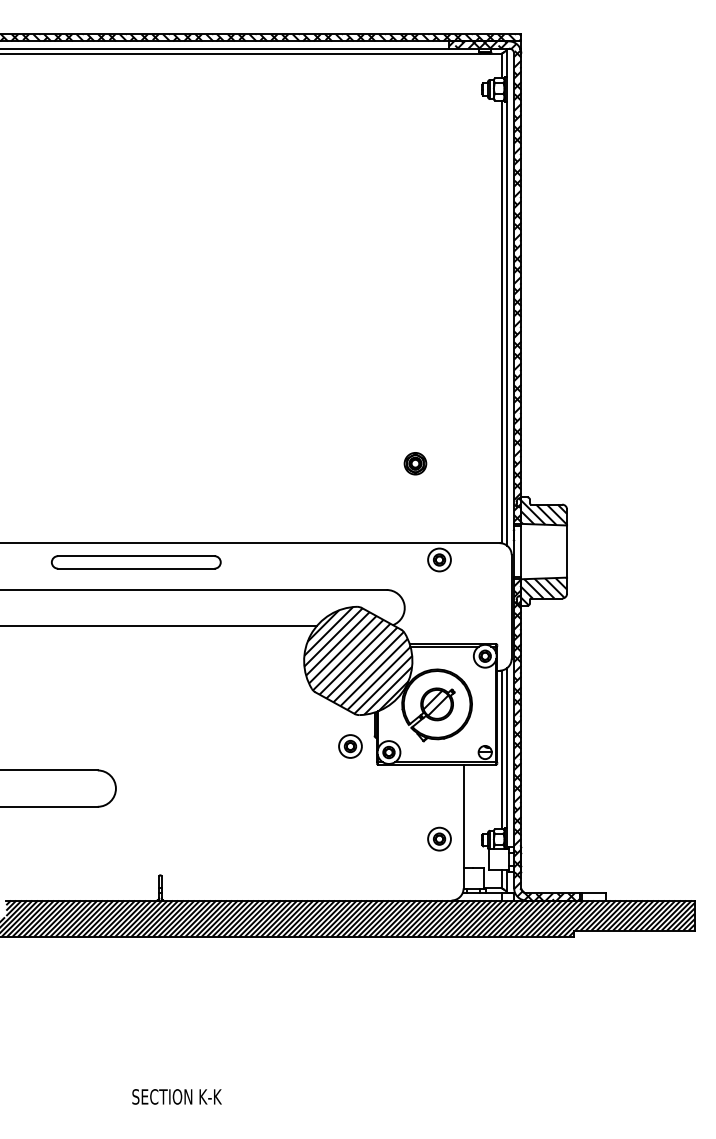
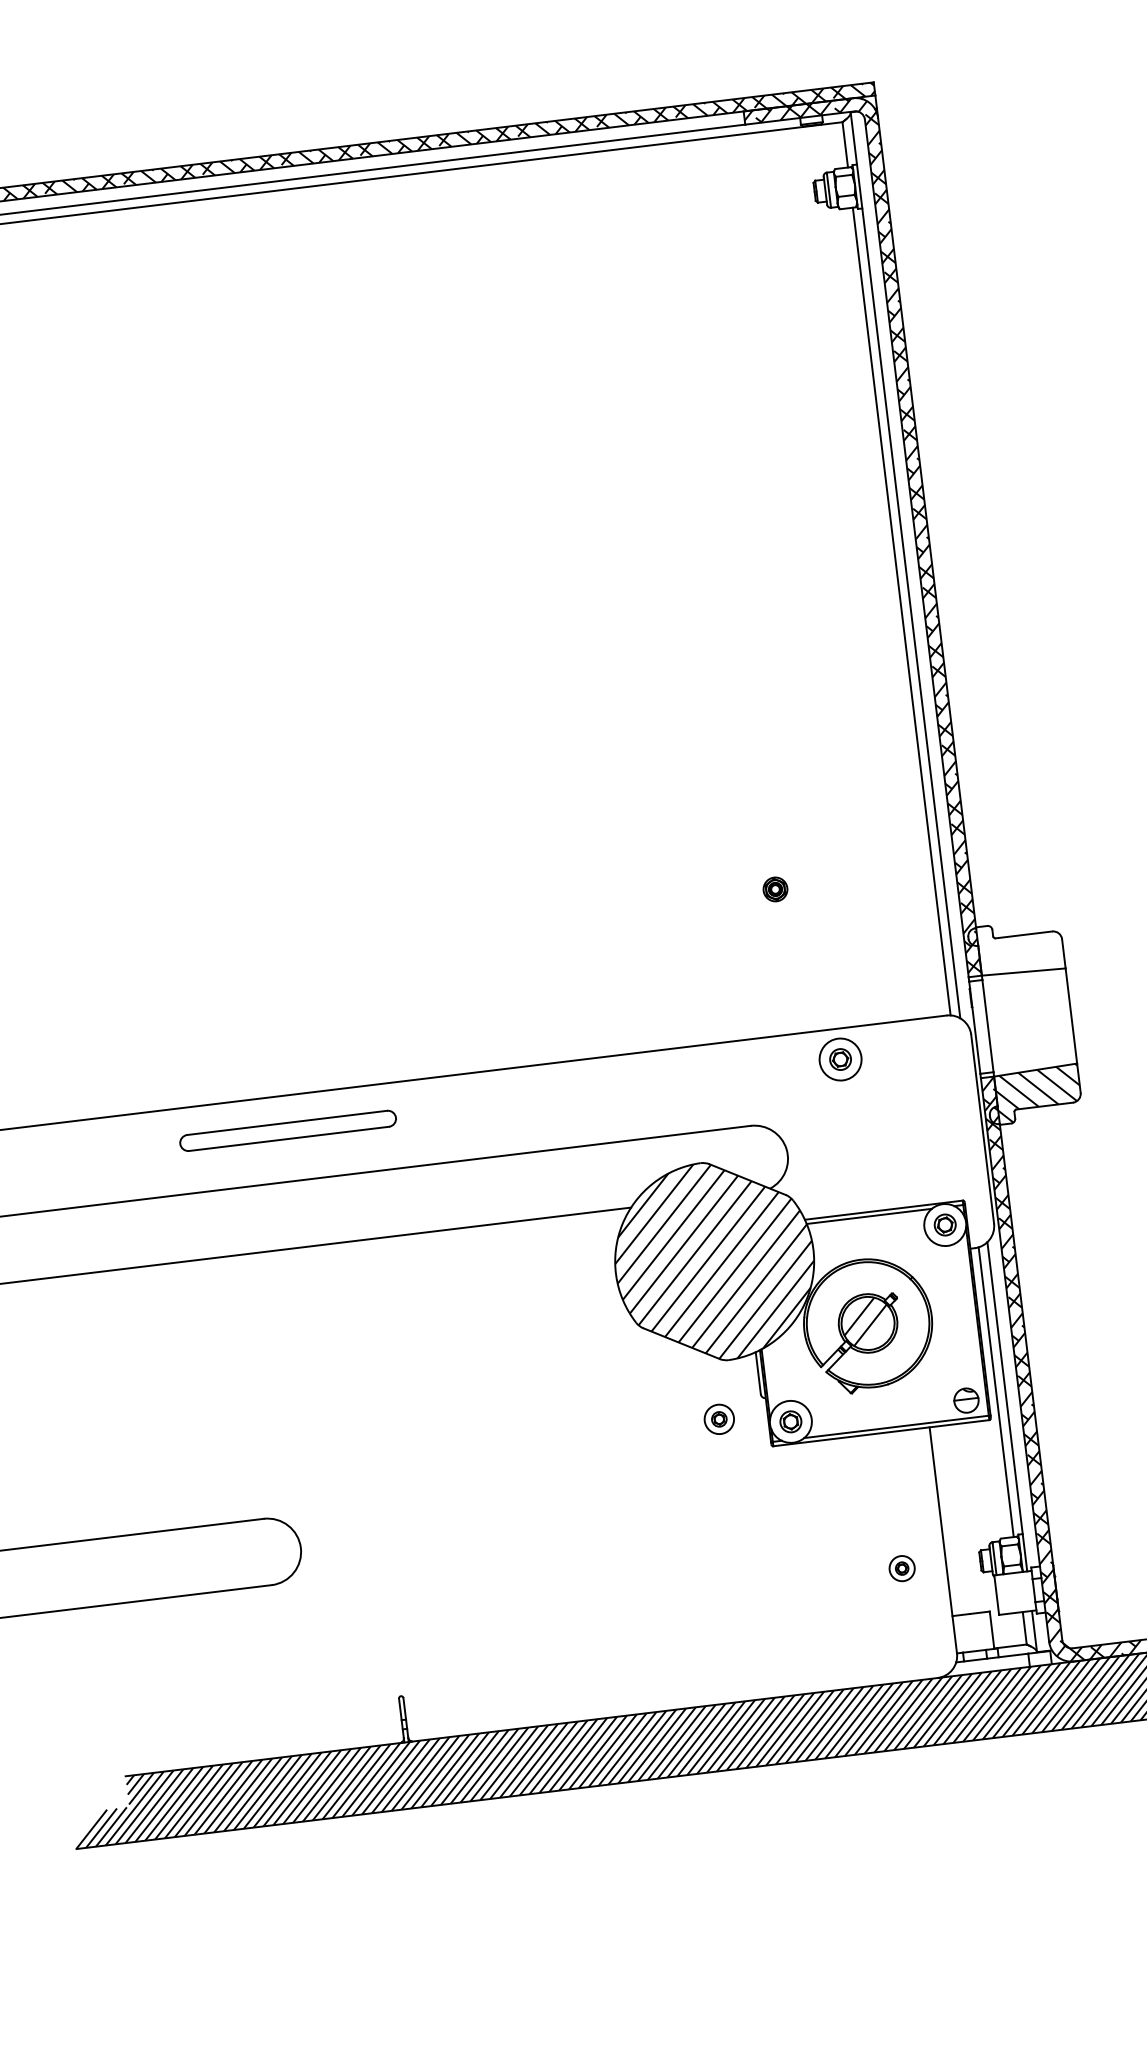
part: (415, 463) -> (775, 888), size x0.6
hatch: (543, 511) -> (1019, 948), removed
part: (136, 562) -> (288, 1130), size x0.7
part: (350, 746) -> (719, 1419), size x0.7
part: (439, 838) -> (902, 1567), size x0.6

